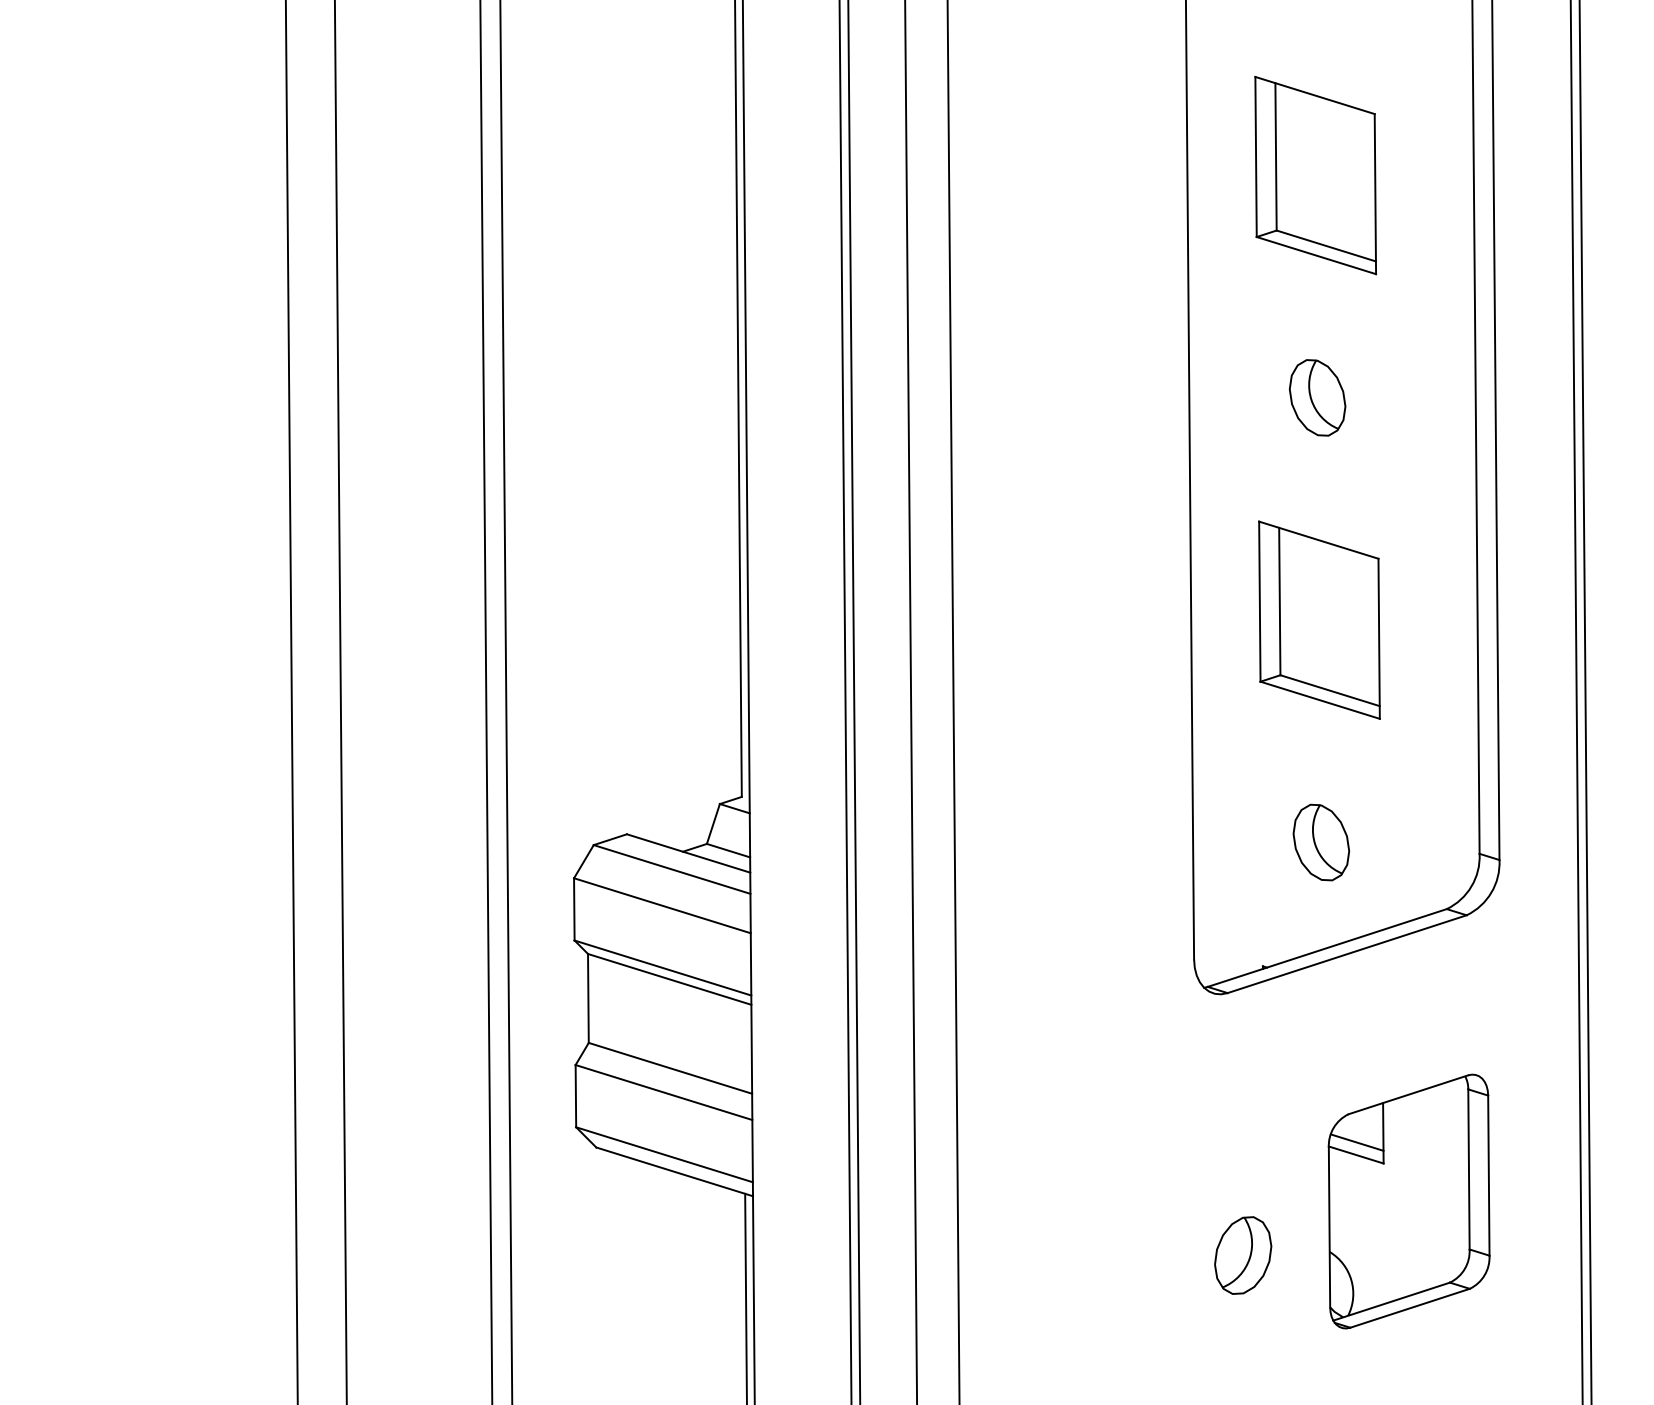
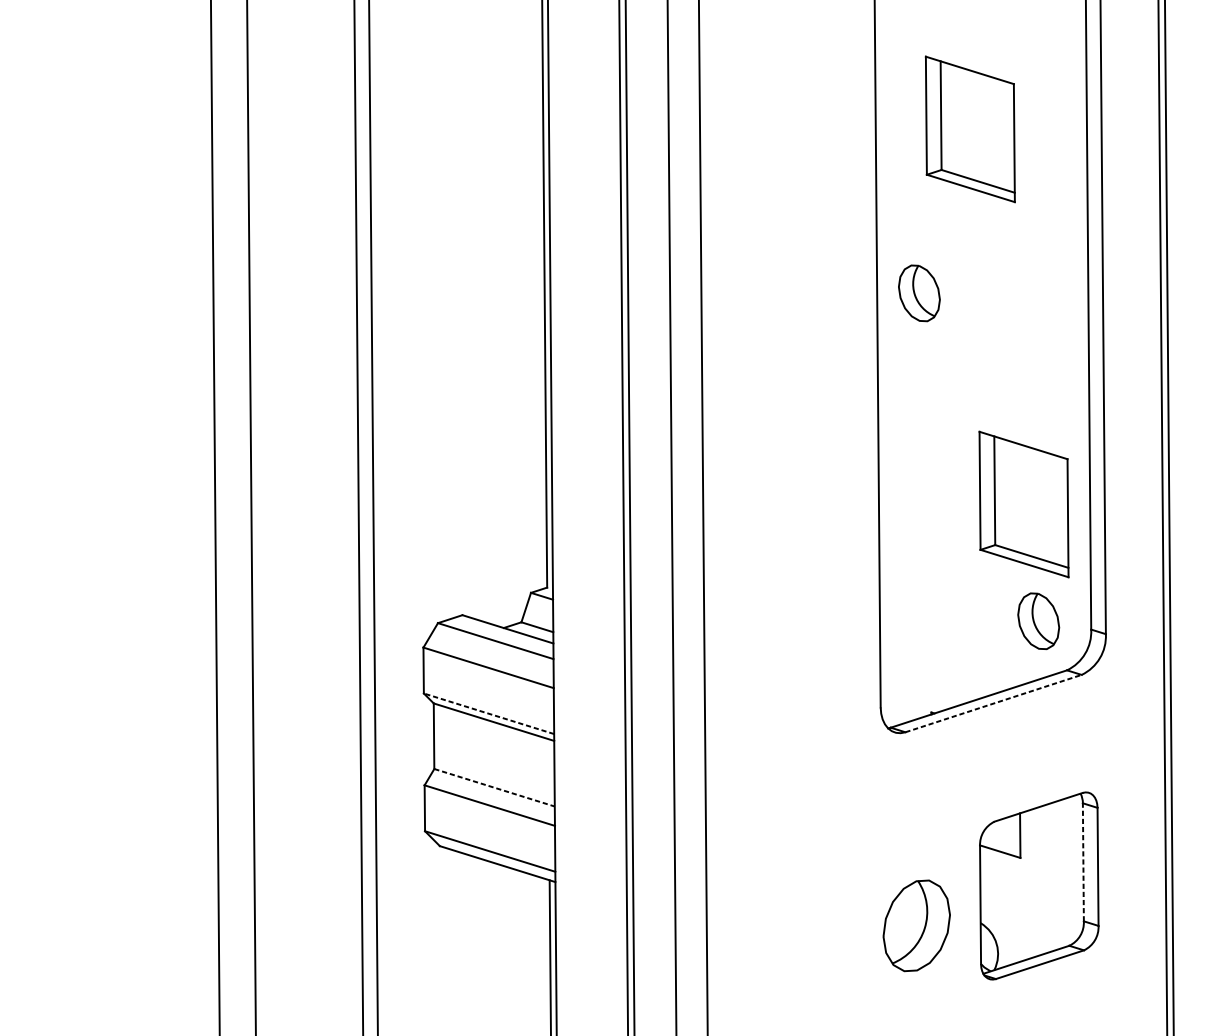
part: (1317, 397) -> (919, 293), moved
part: (1319, 619) -> (1024, 503), moved
part: (1321, 842) -> (1038, 621), moved
line: (1347, 954) -> (993, 703), solid -> dashed
line: (662, 968) -> (488, 714), solid -> dashed
line: (670, 1068) -> (494, 787), solid -> dashed
line: (1356, 1142) -> (1000, 842), removed
line: (1468, 1168) -> (1083, 861), solid -> dashed
part: (1243, 1255) -> (917, 925), size x1.6

